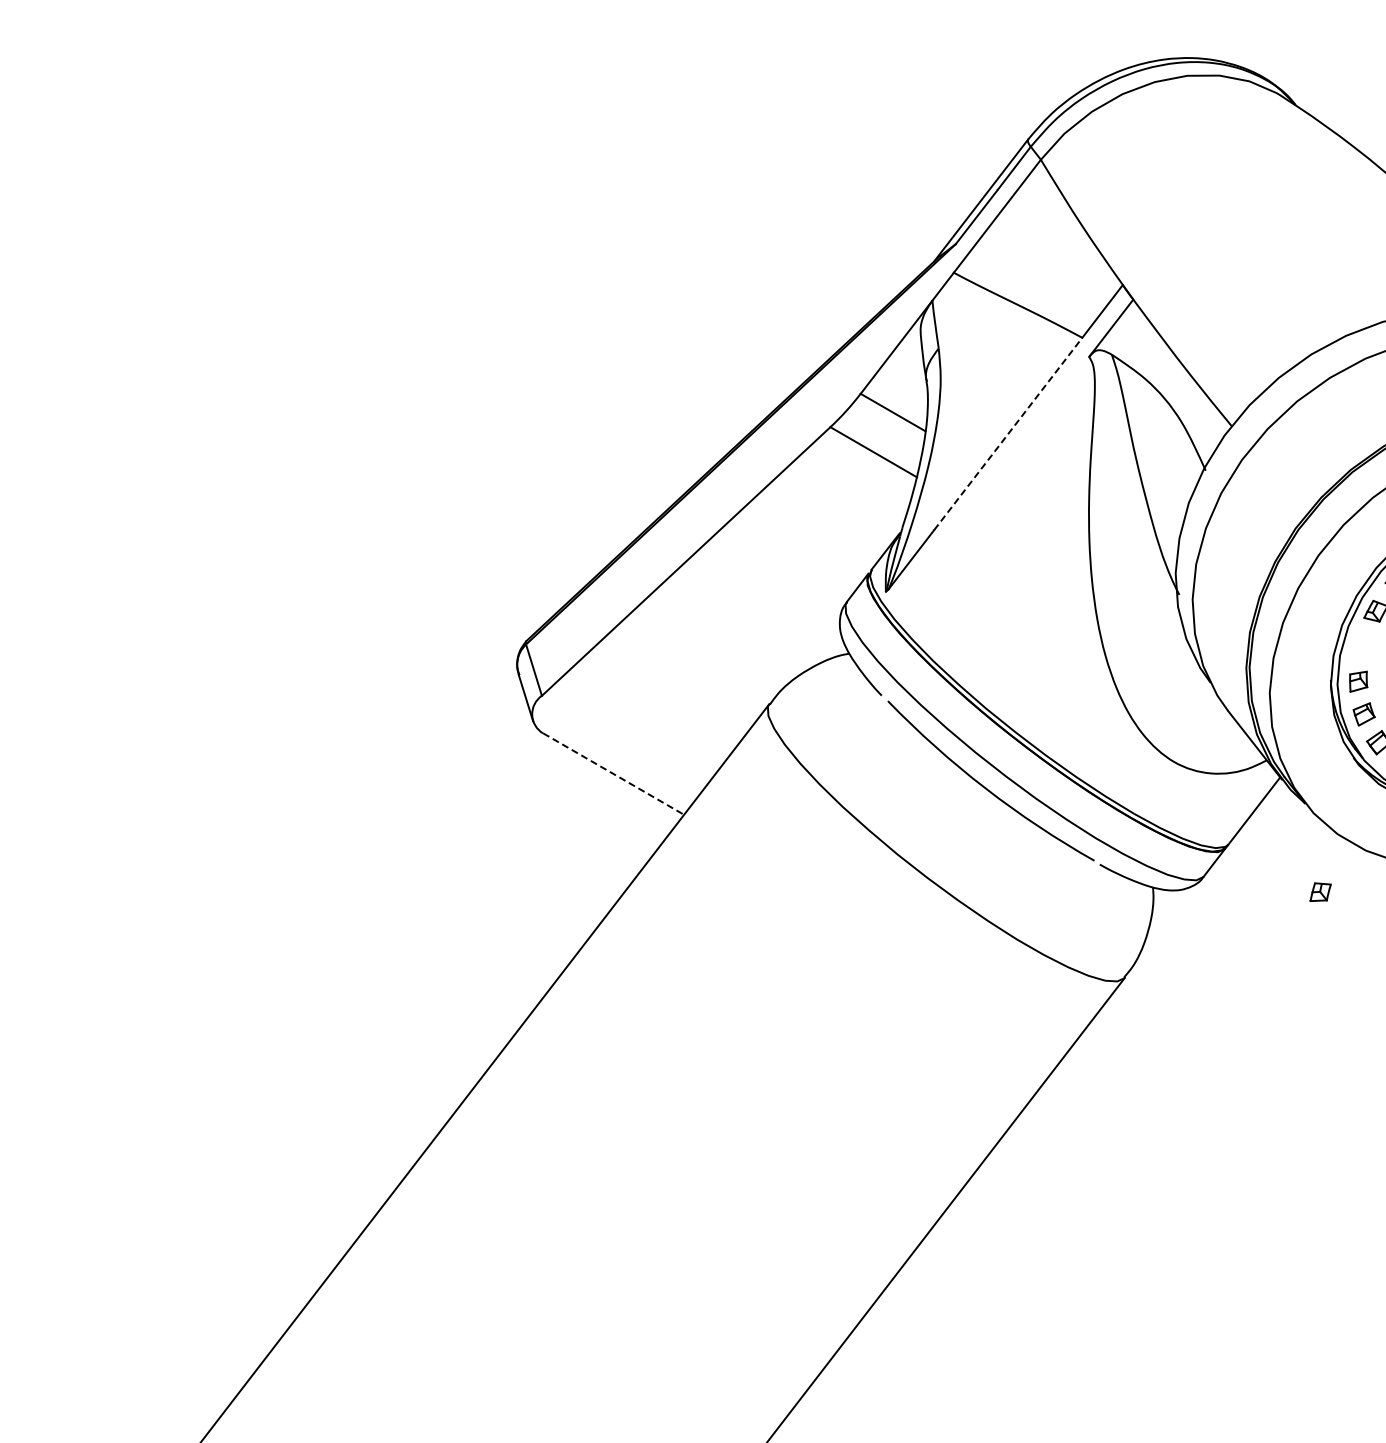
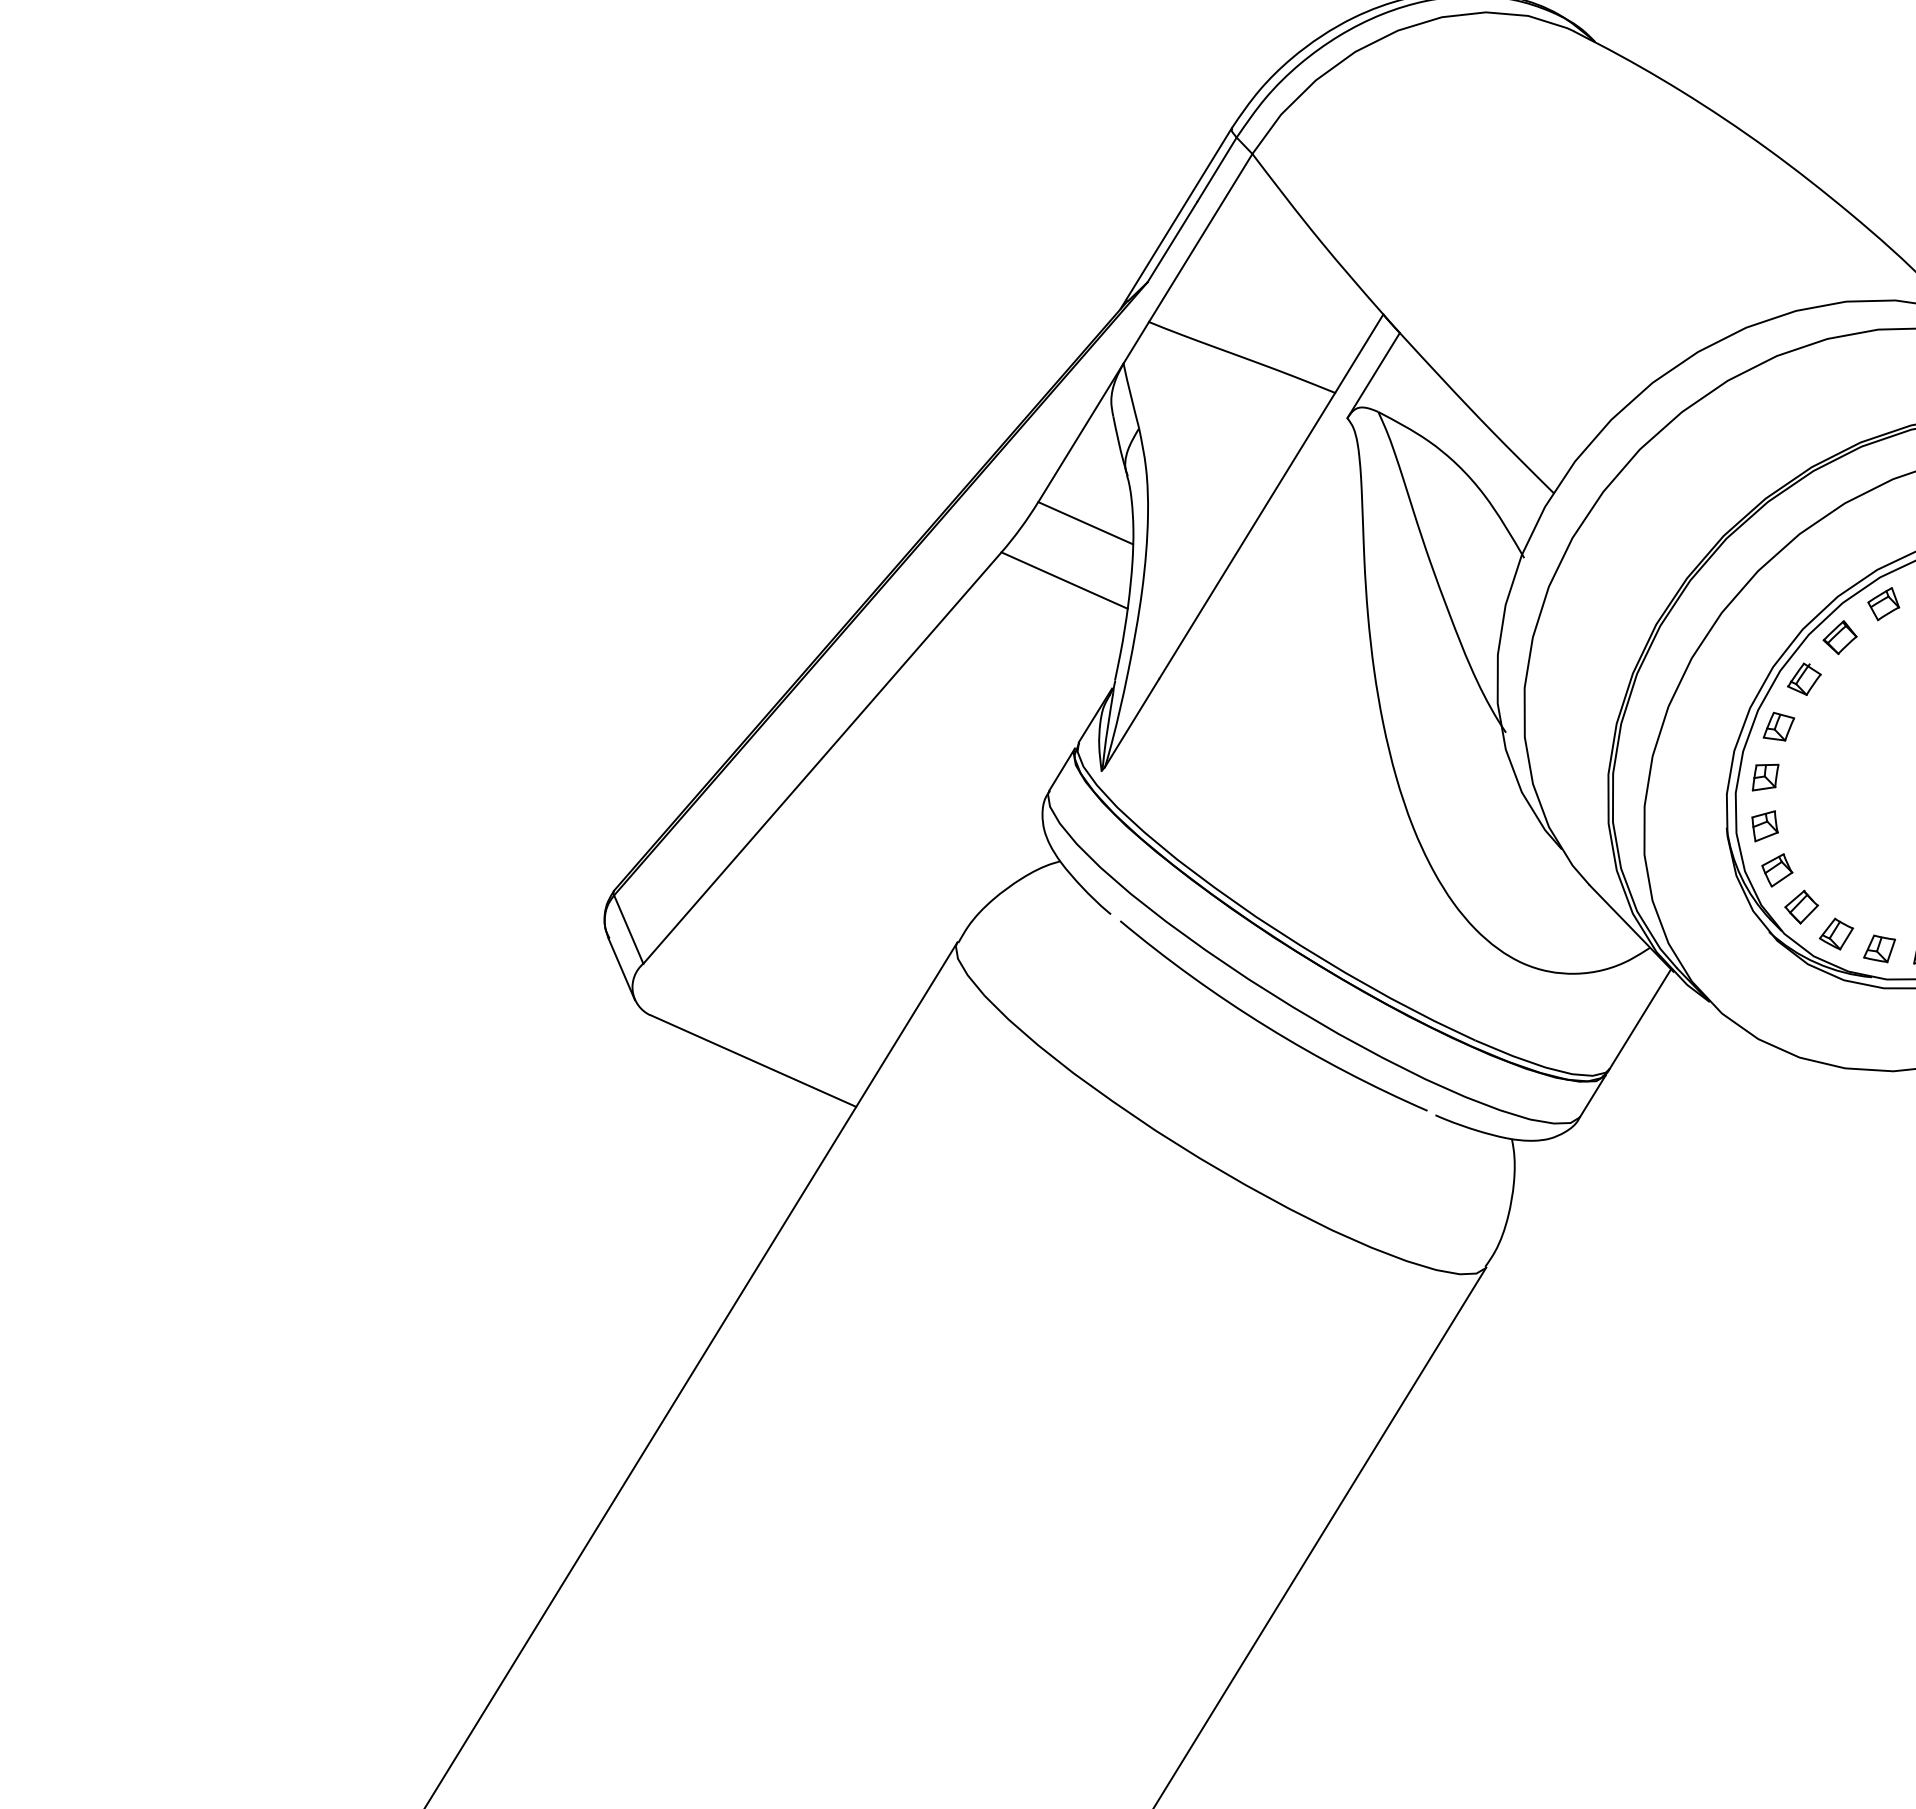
line: (1008, 433) -> (1247, 535), dashed -> solid
line: (614, 774) -> (754, 1061), dashed -> solid
part: (1320, 891) -> (1765, 775), moved

